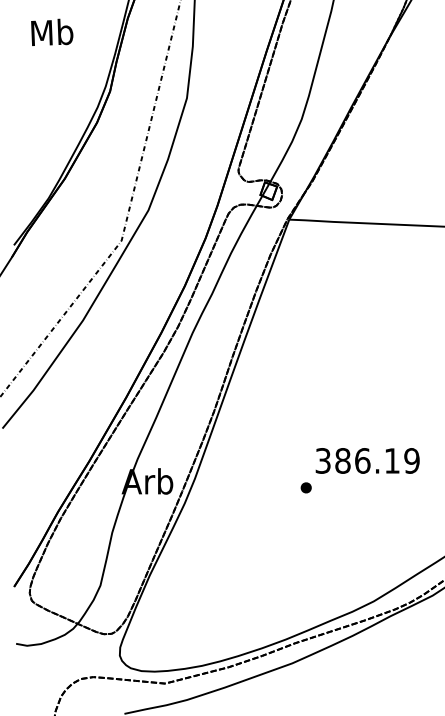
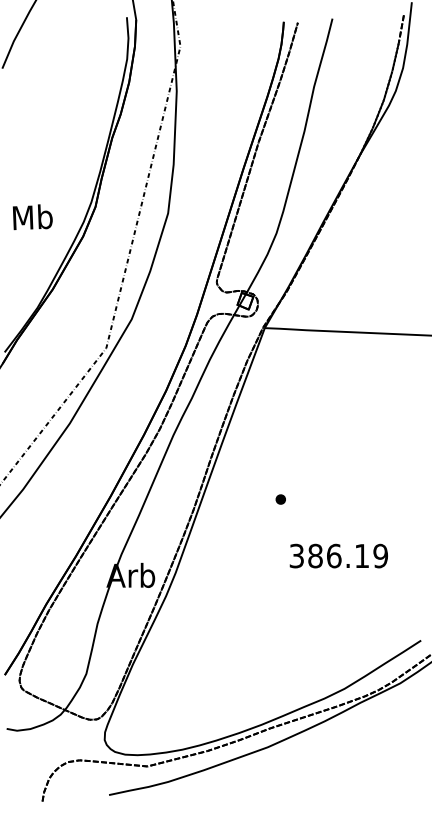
text: (51, 32) -> (32, 217), moved
part: (305, 487) -> (280, 499), moved

